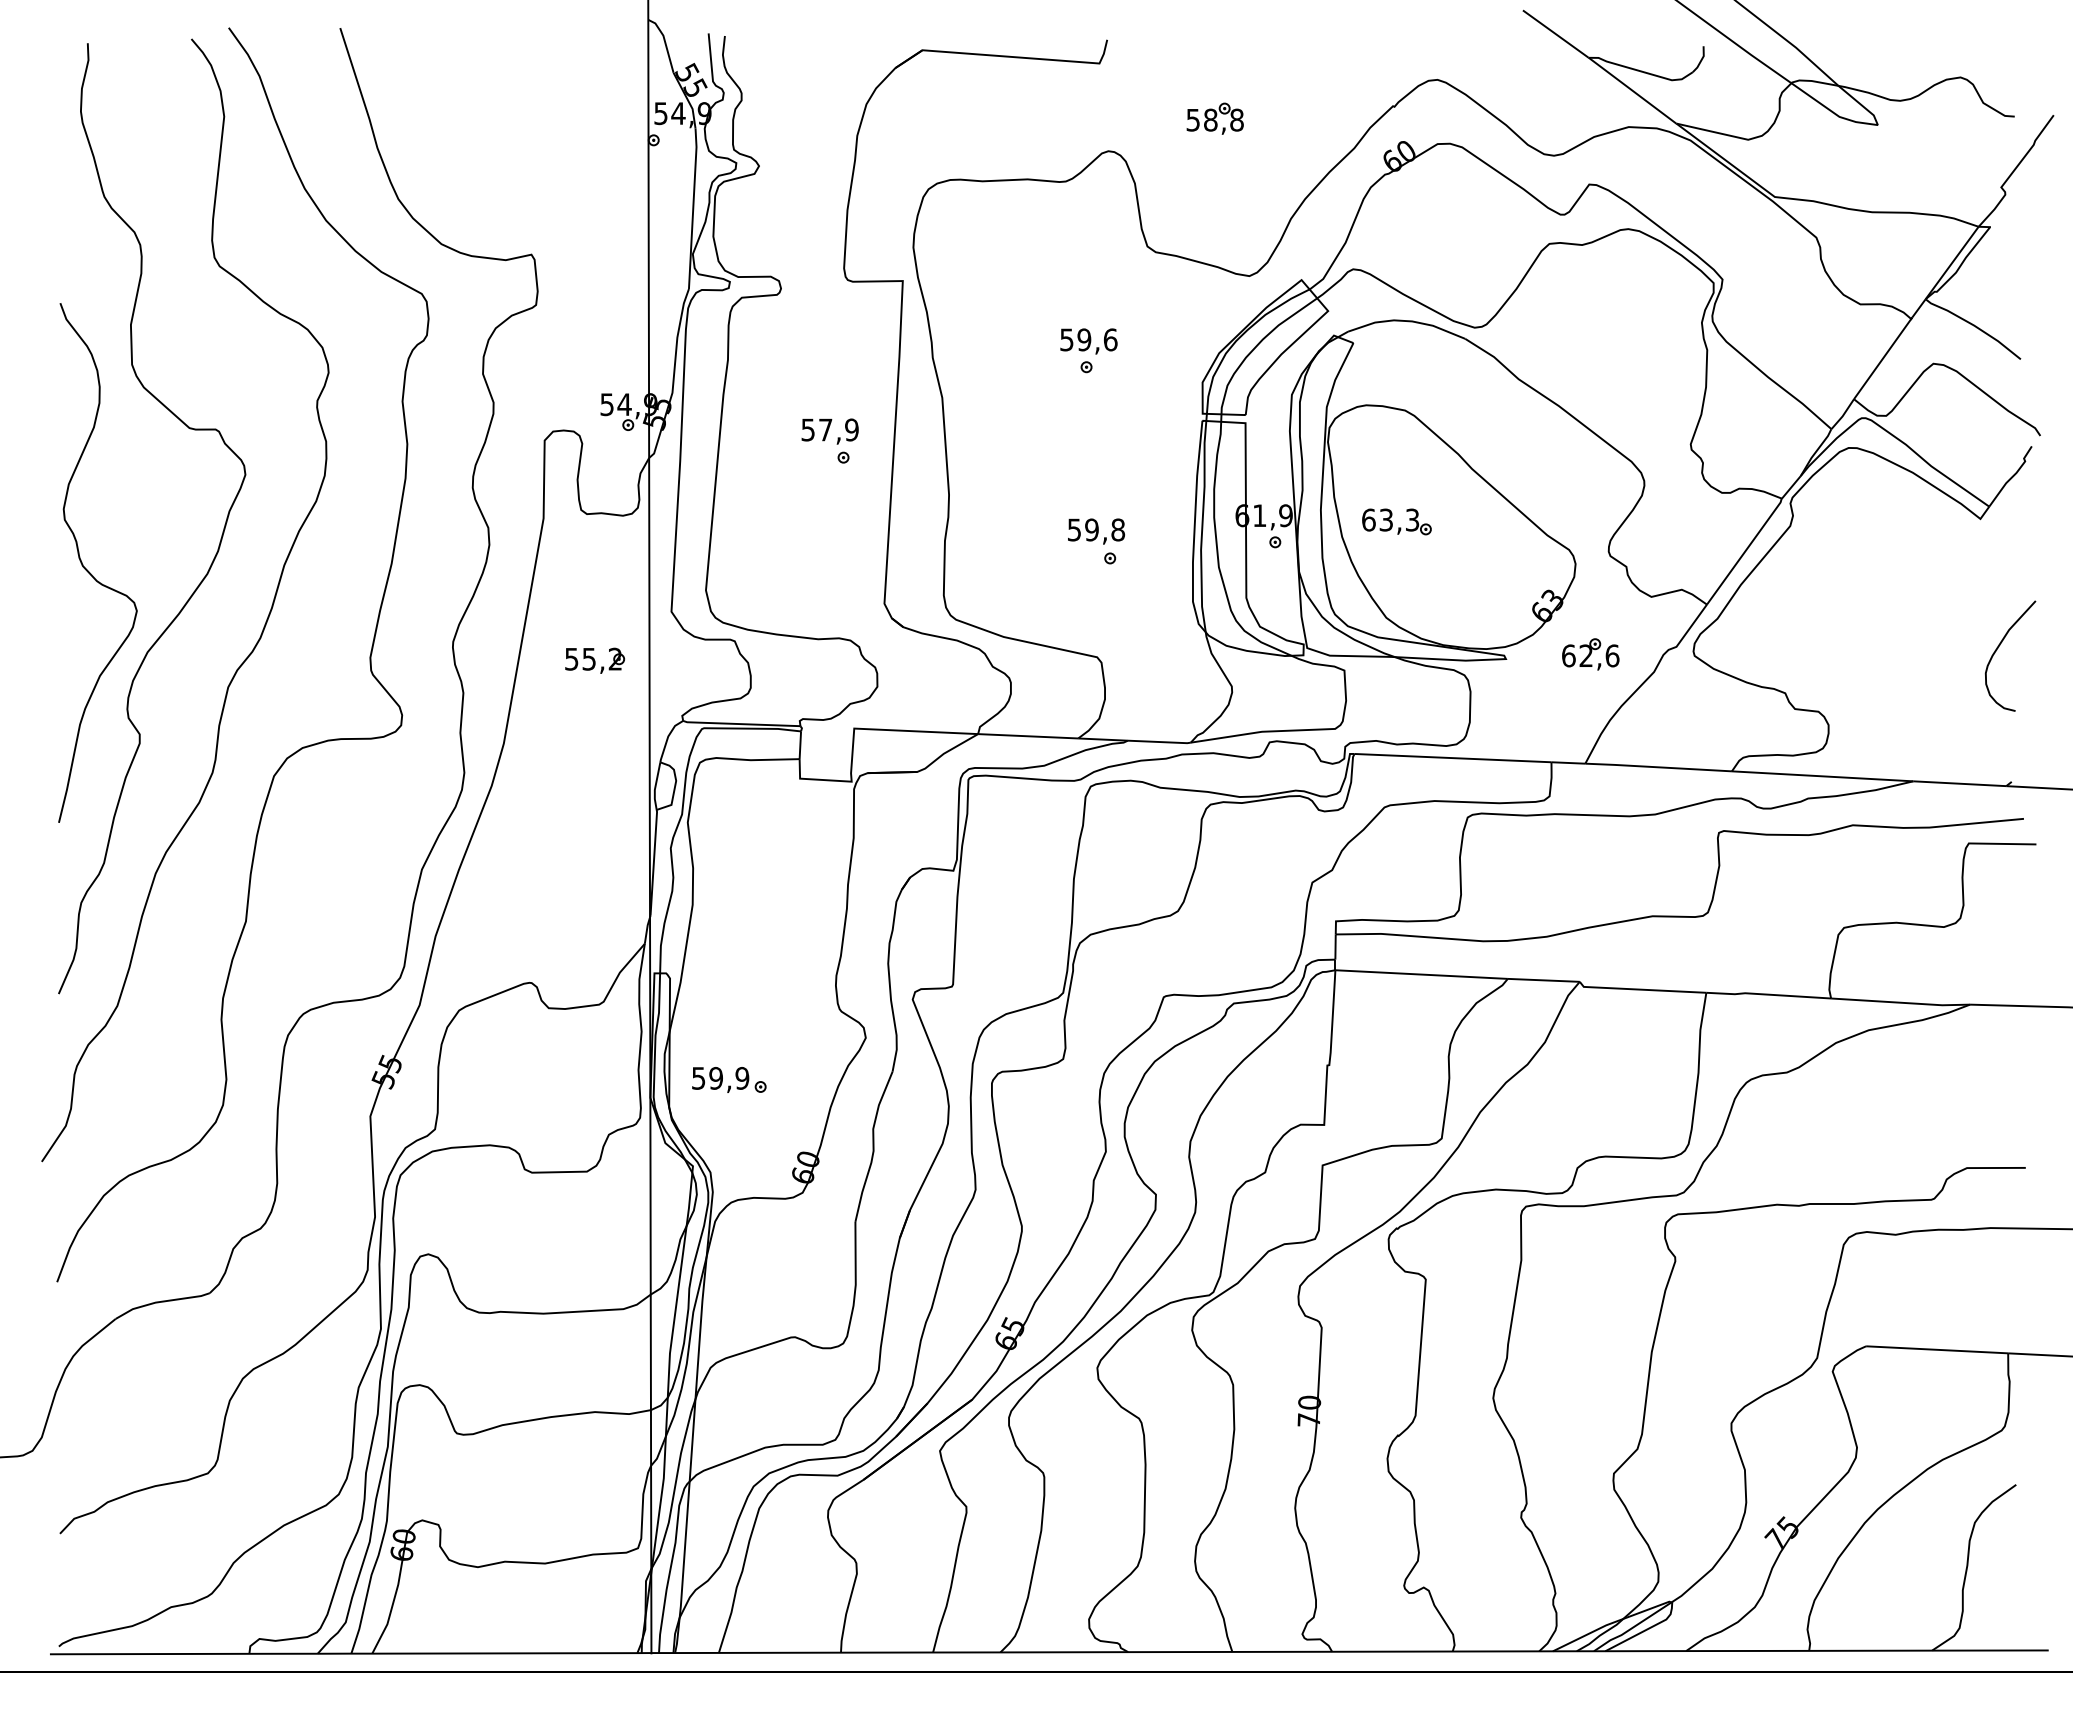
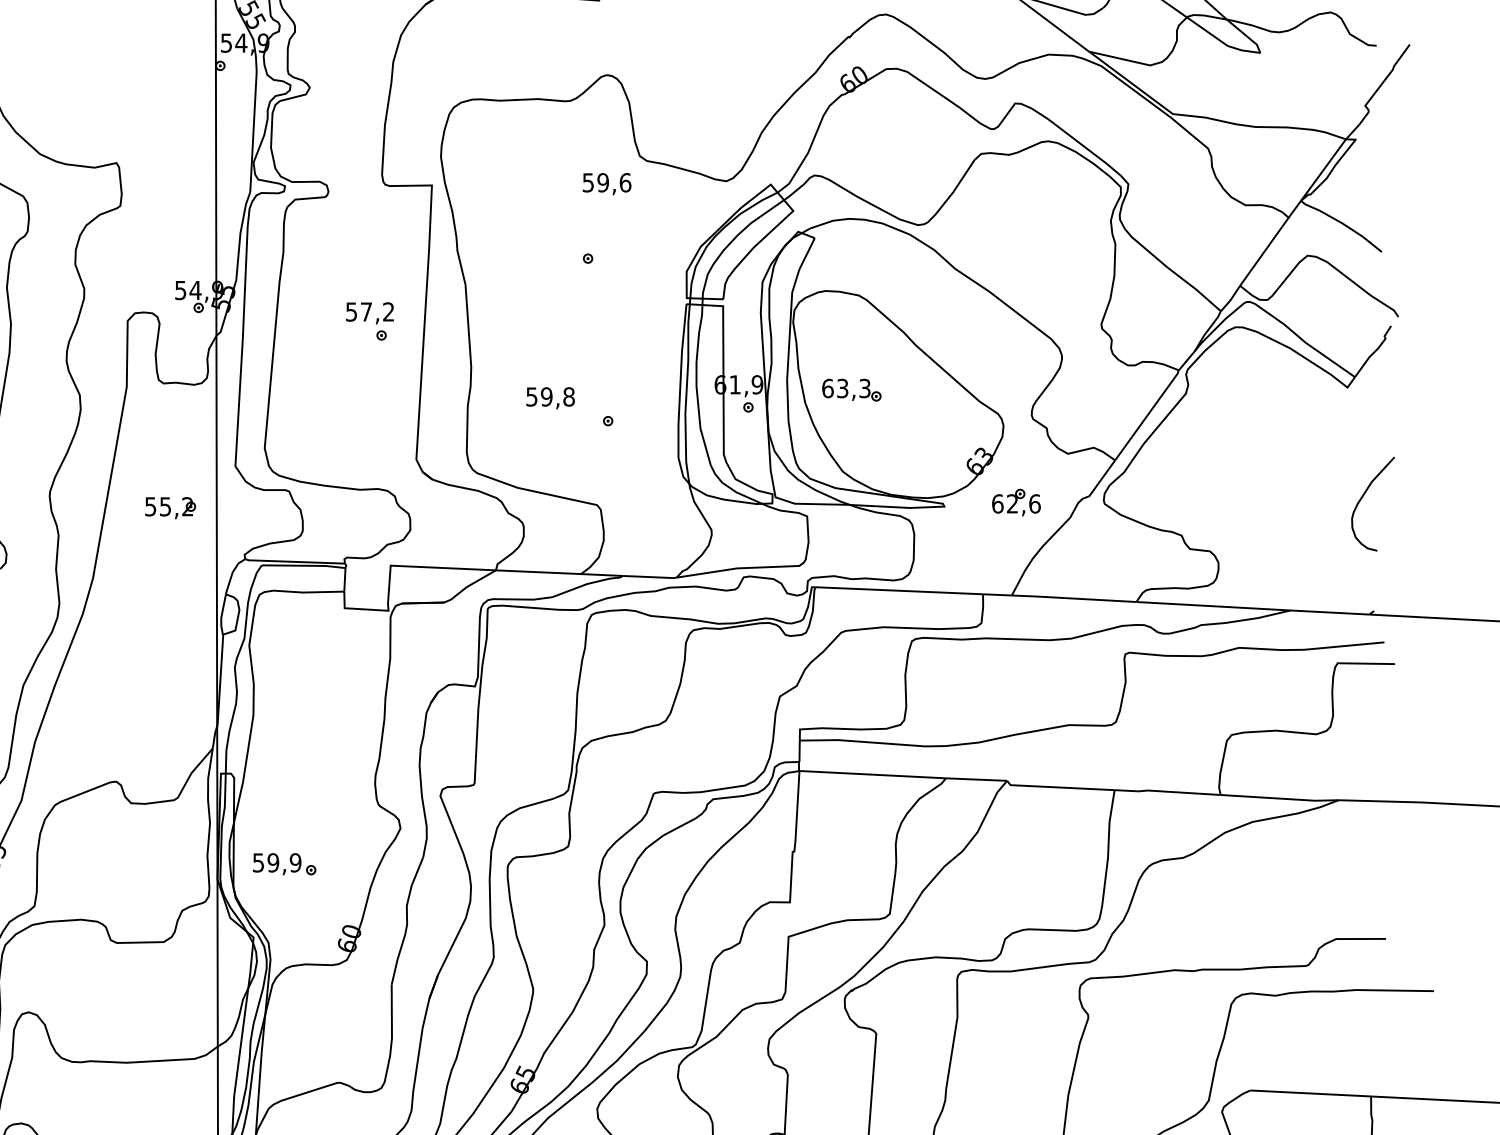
part: (1214, 118) -> (696, 47), removed
text: (1088, 341) -> (606, 184), moved
text: (851, 429) -> (388, 311), 57,9 -> 57,2
text: (1096, 531) -> (550, 398), moved

